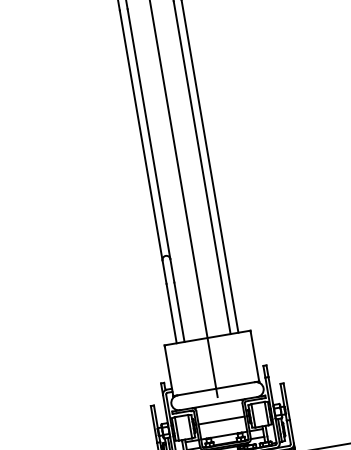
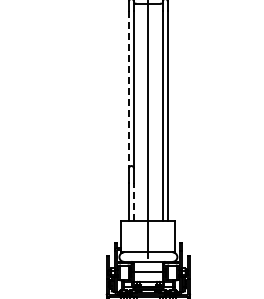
line: (141, 134) -> (129, 89), solid -> dashed
line: (178, 311) -> (133, 201), solid -> dashed

